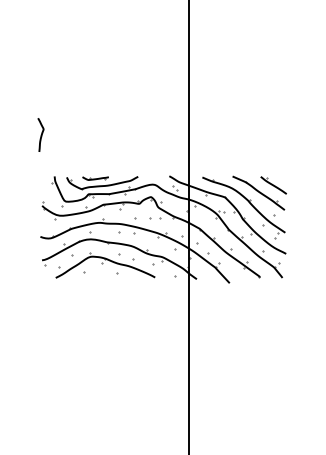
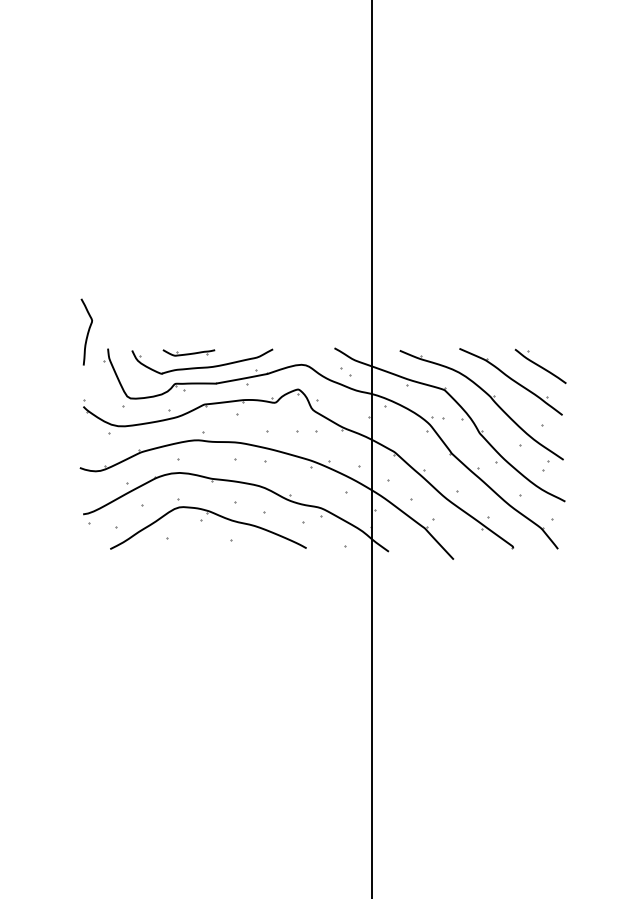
curve: (41, 134) -> (87, 331), moved

